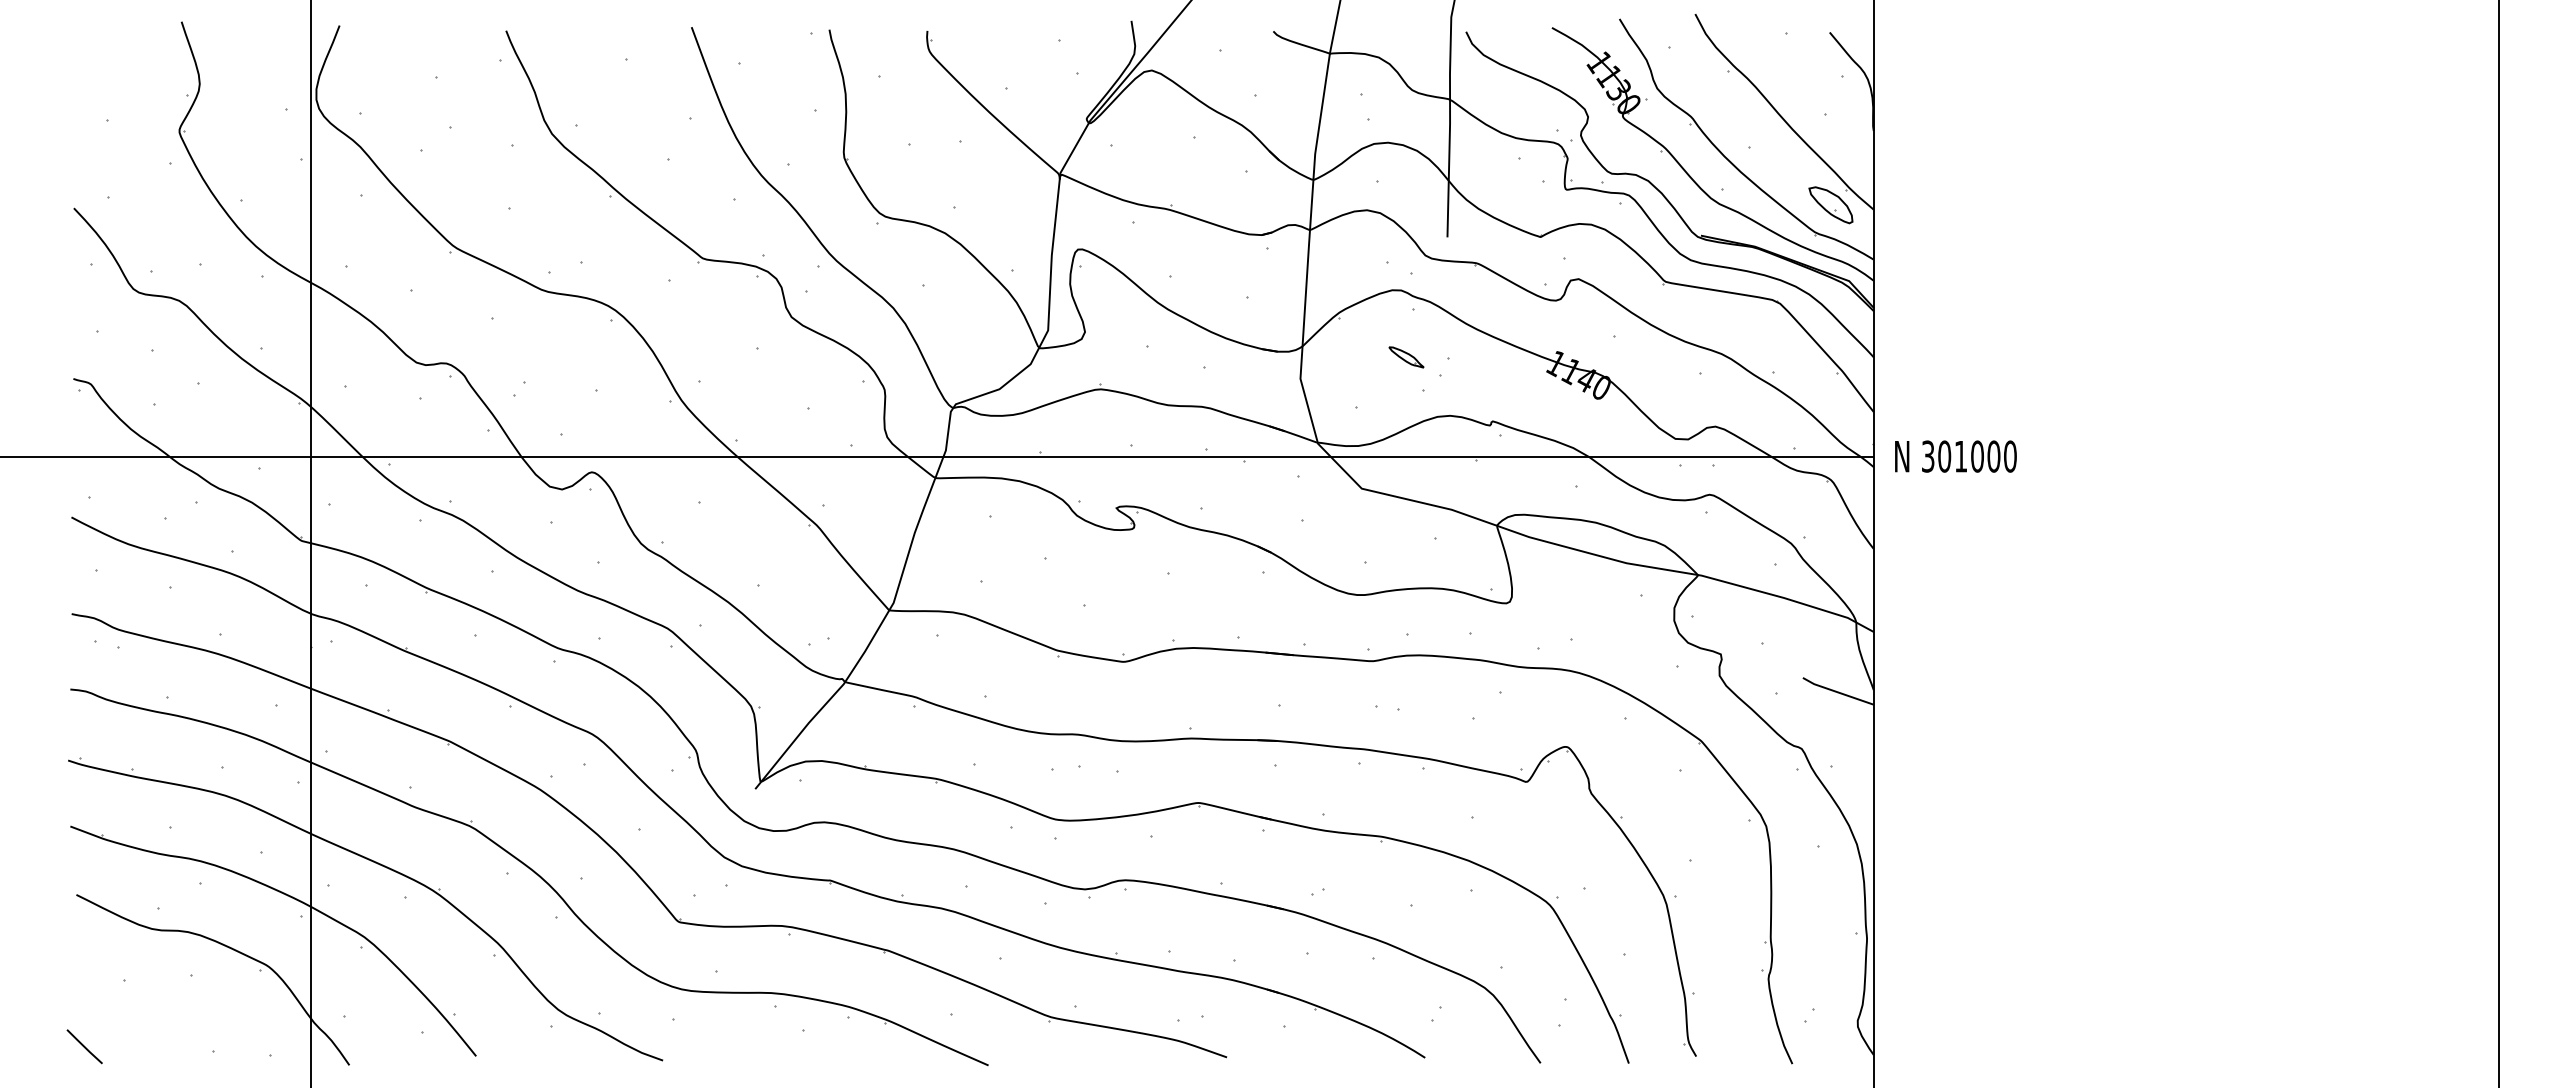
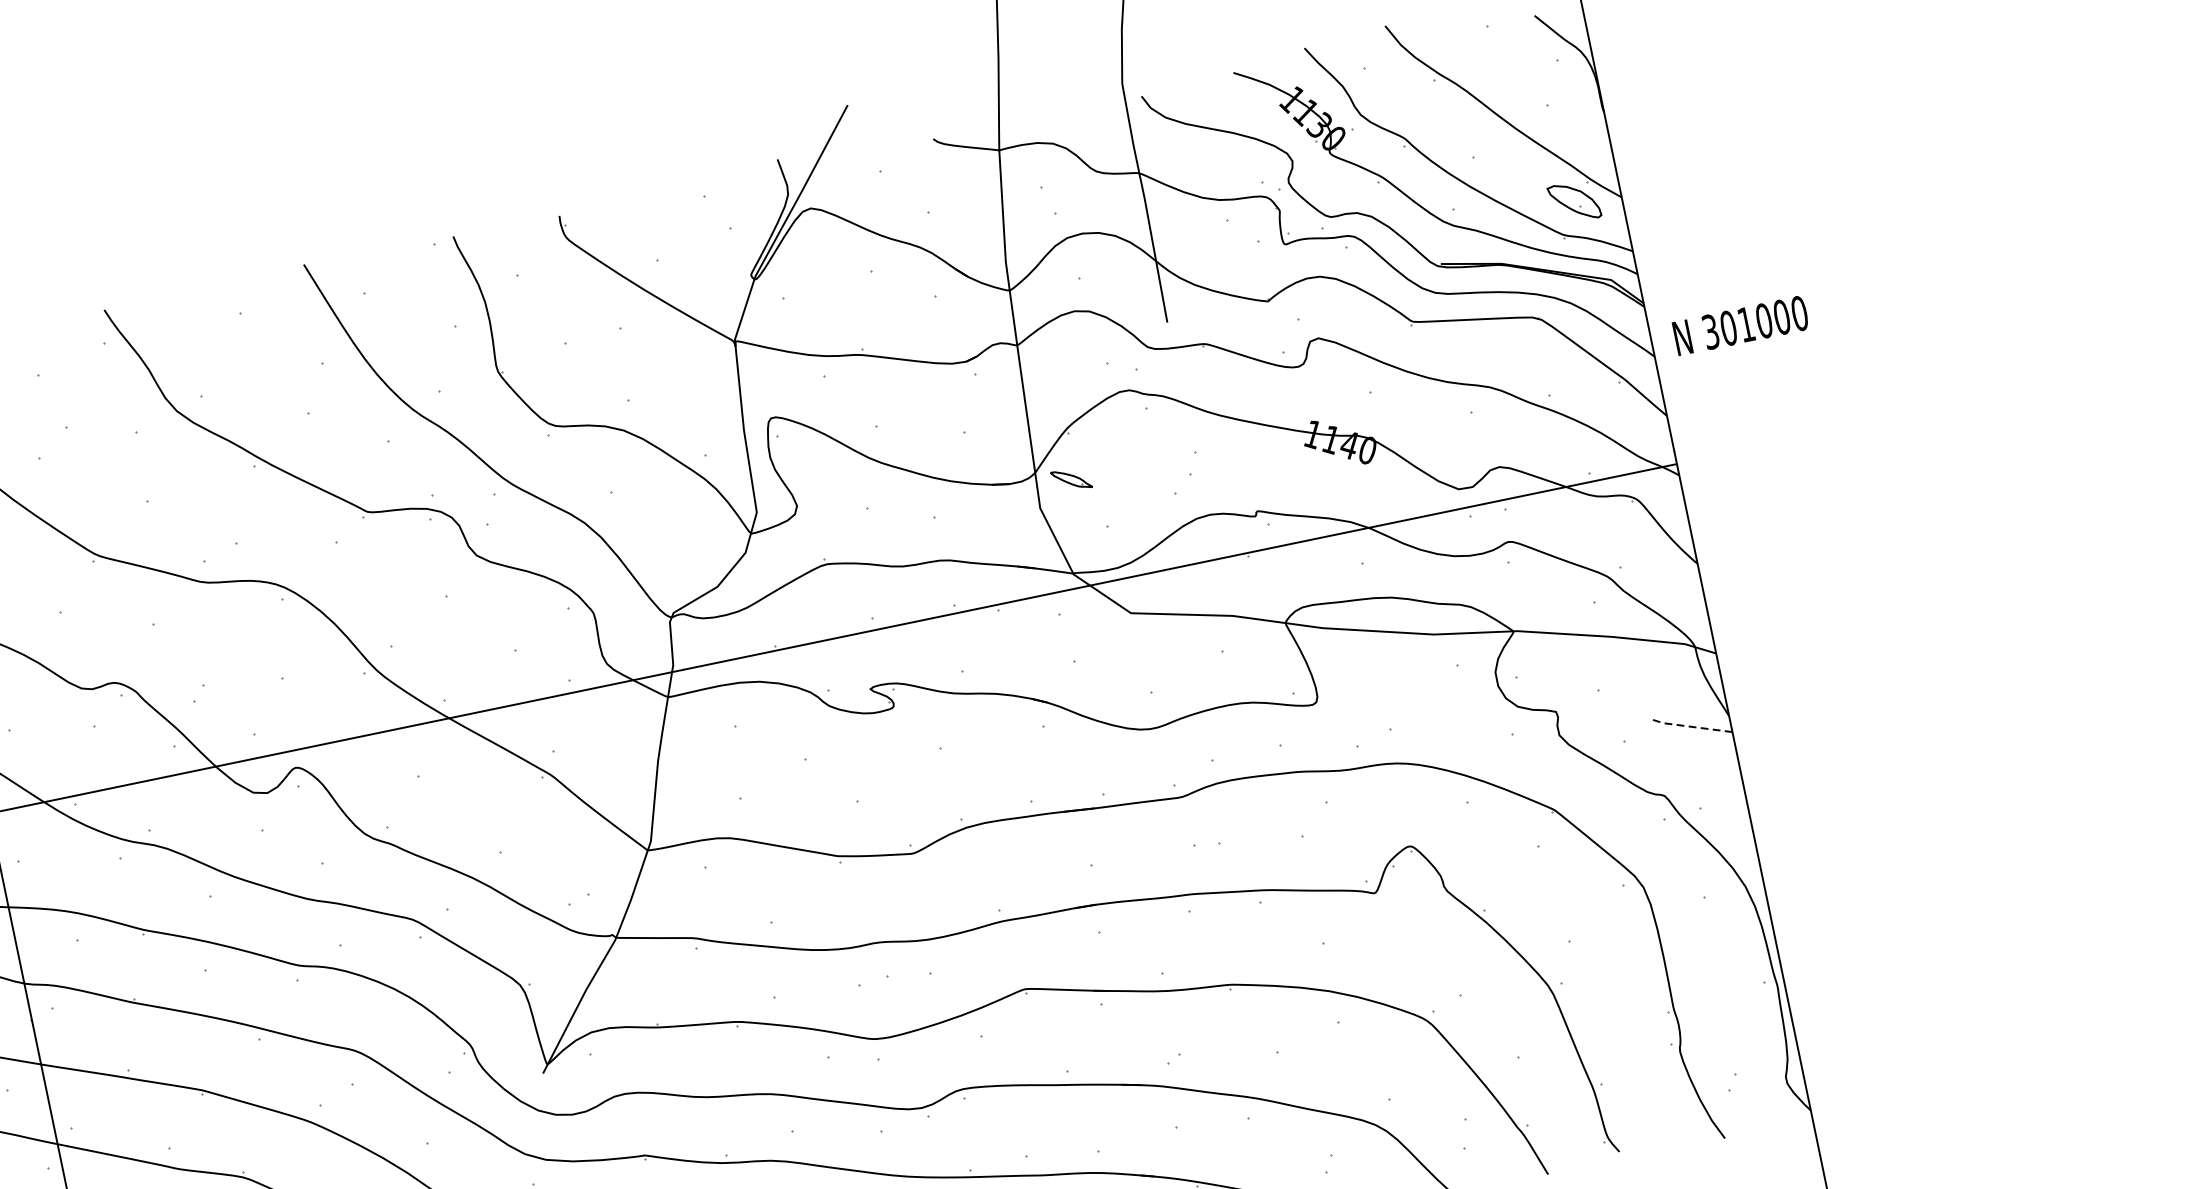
part: (1406, 357) -> (1071, 480), moved
text: (1955, 456) -> (1740, 325), moved
line: (1837, 692) -> (1690, 727), solid -> dashed

